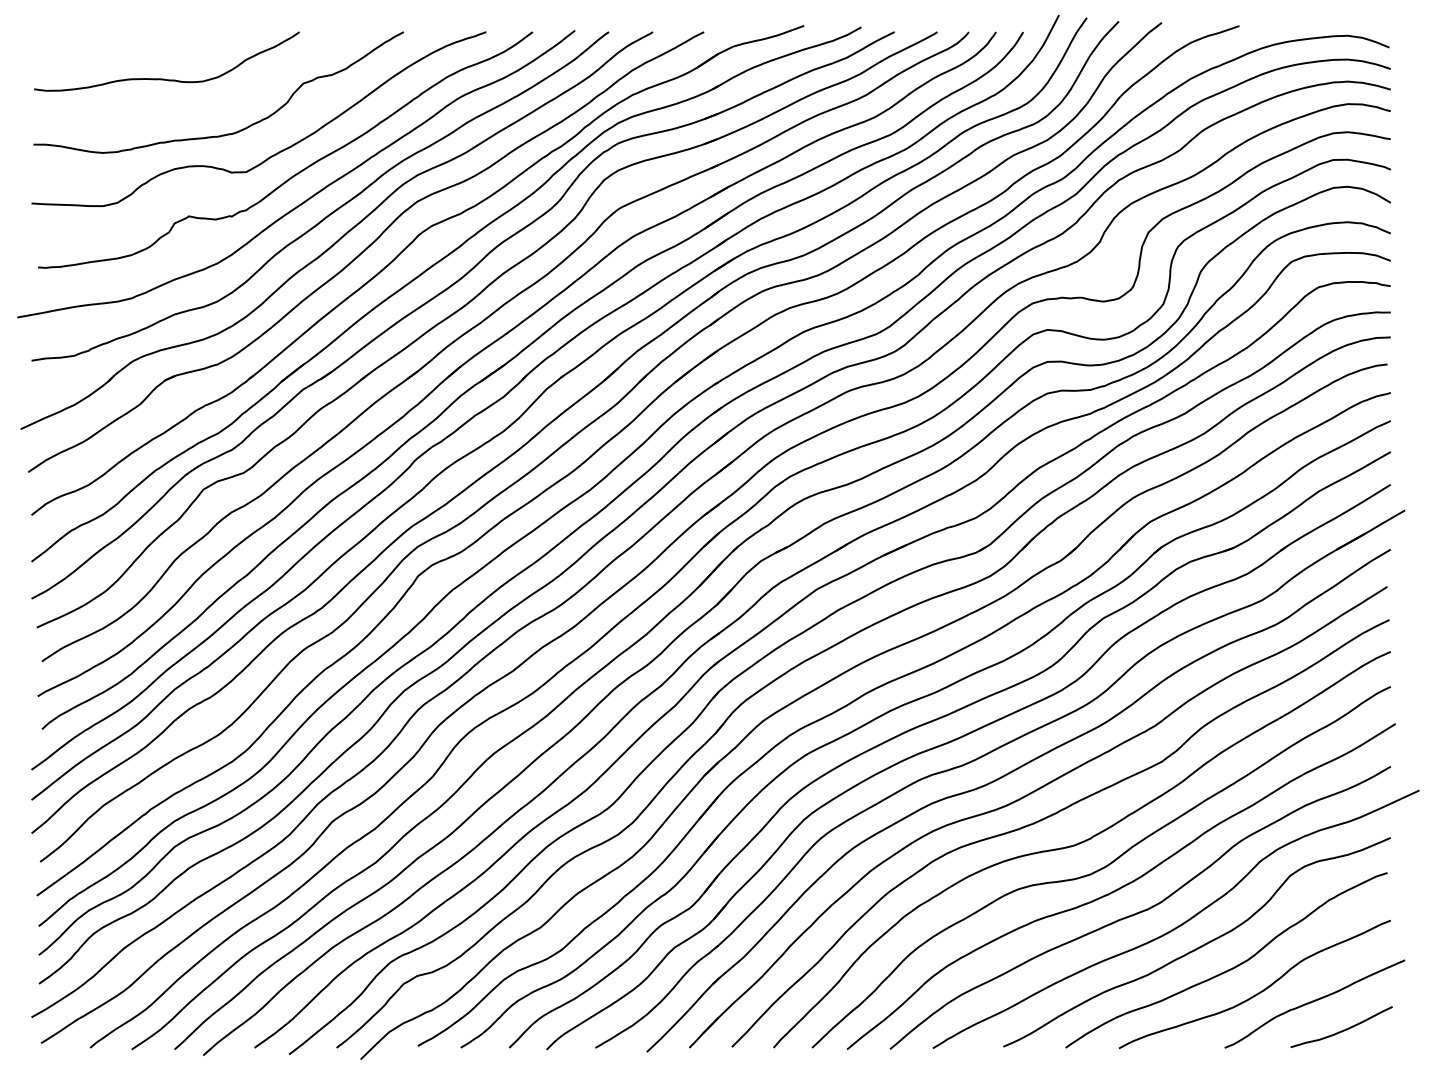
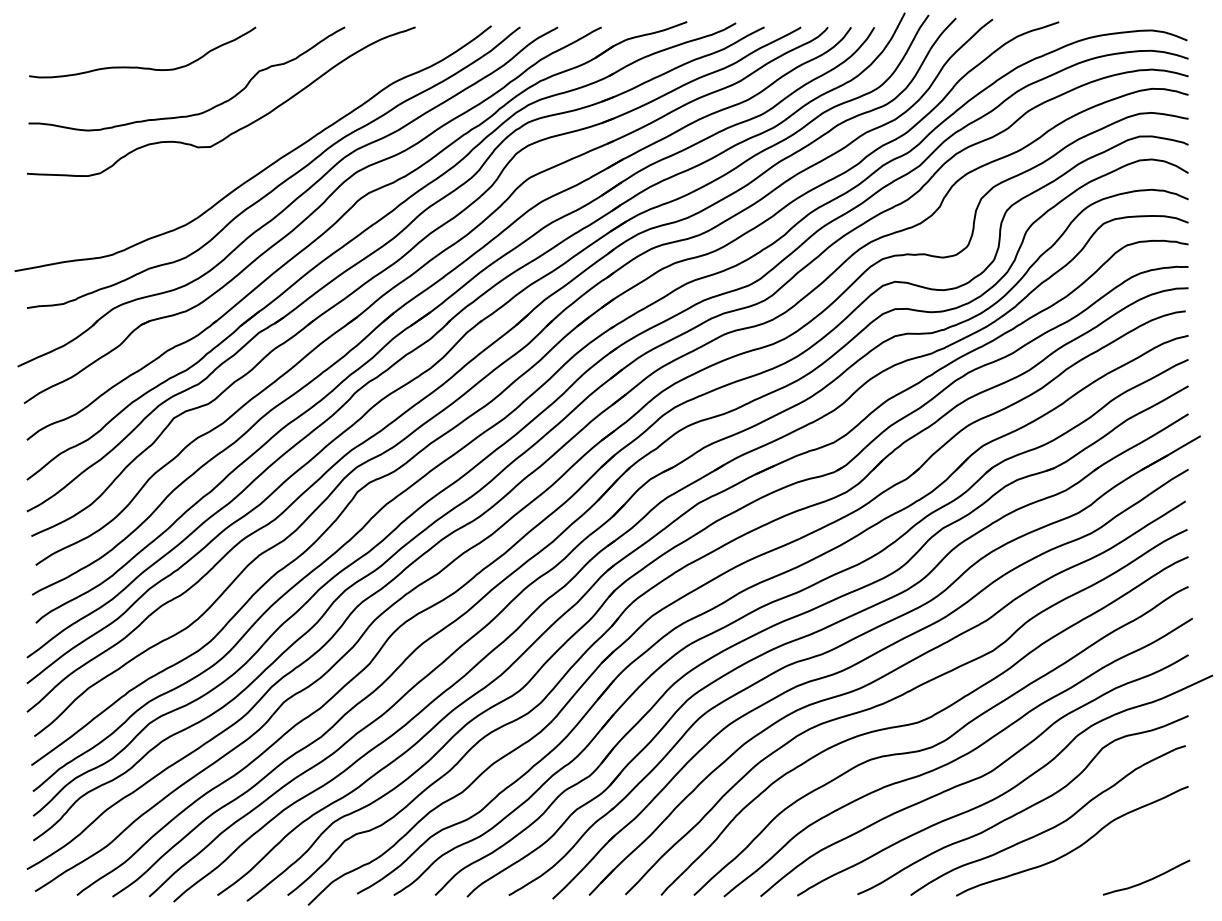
curve: (300, 170) -> (256, 145), removed
curve: (1313, 1002) -> (1122, 856), removed

